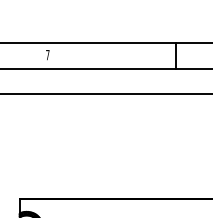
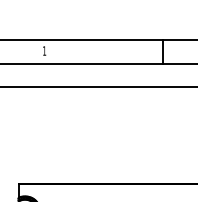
text: (47, 55) -> (44, 51), 7 -> 1

